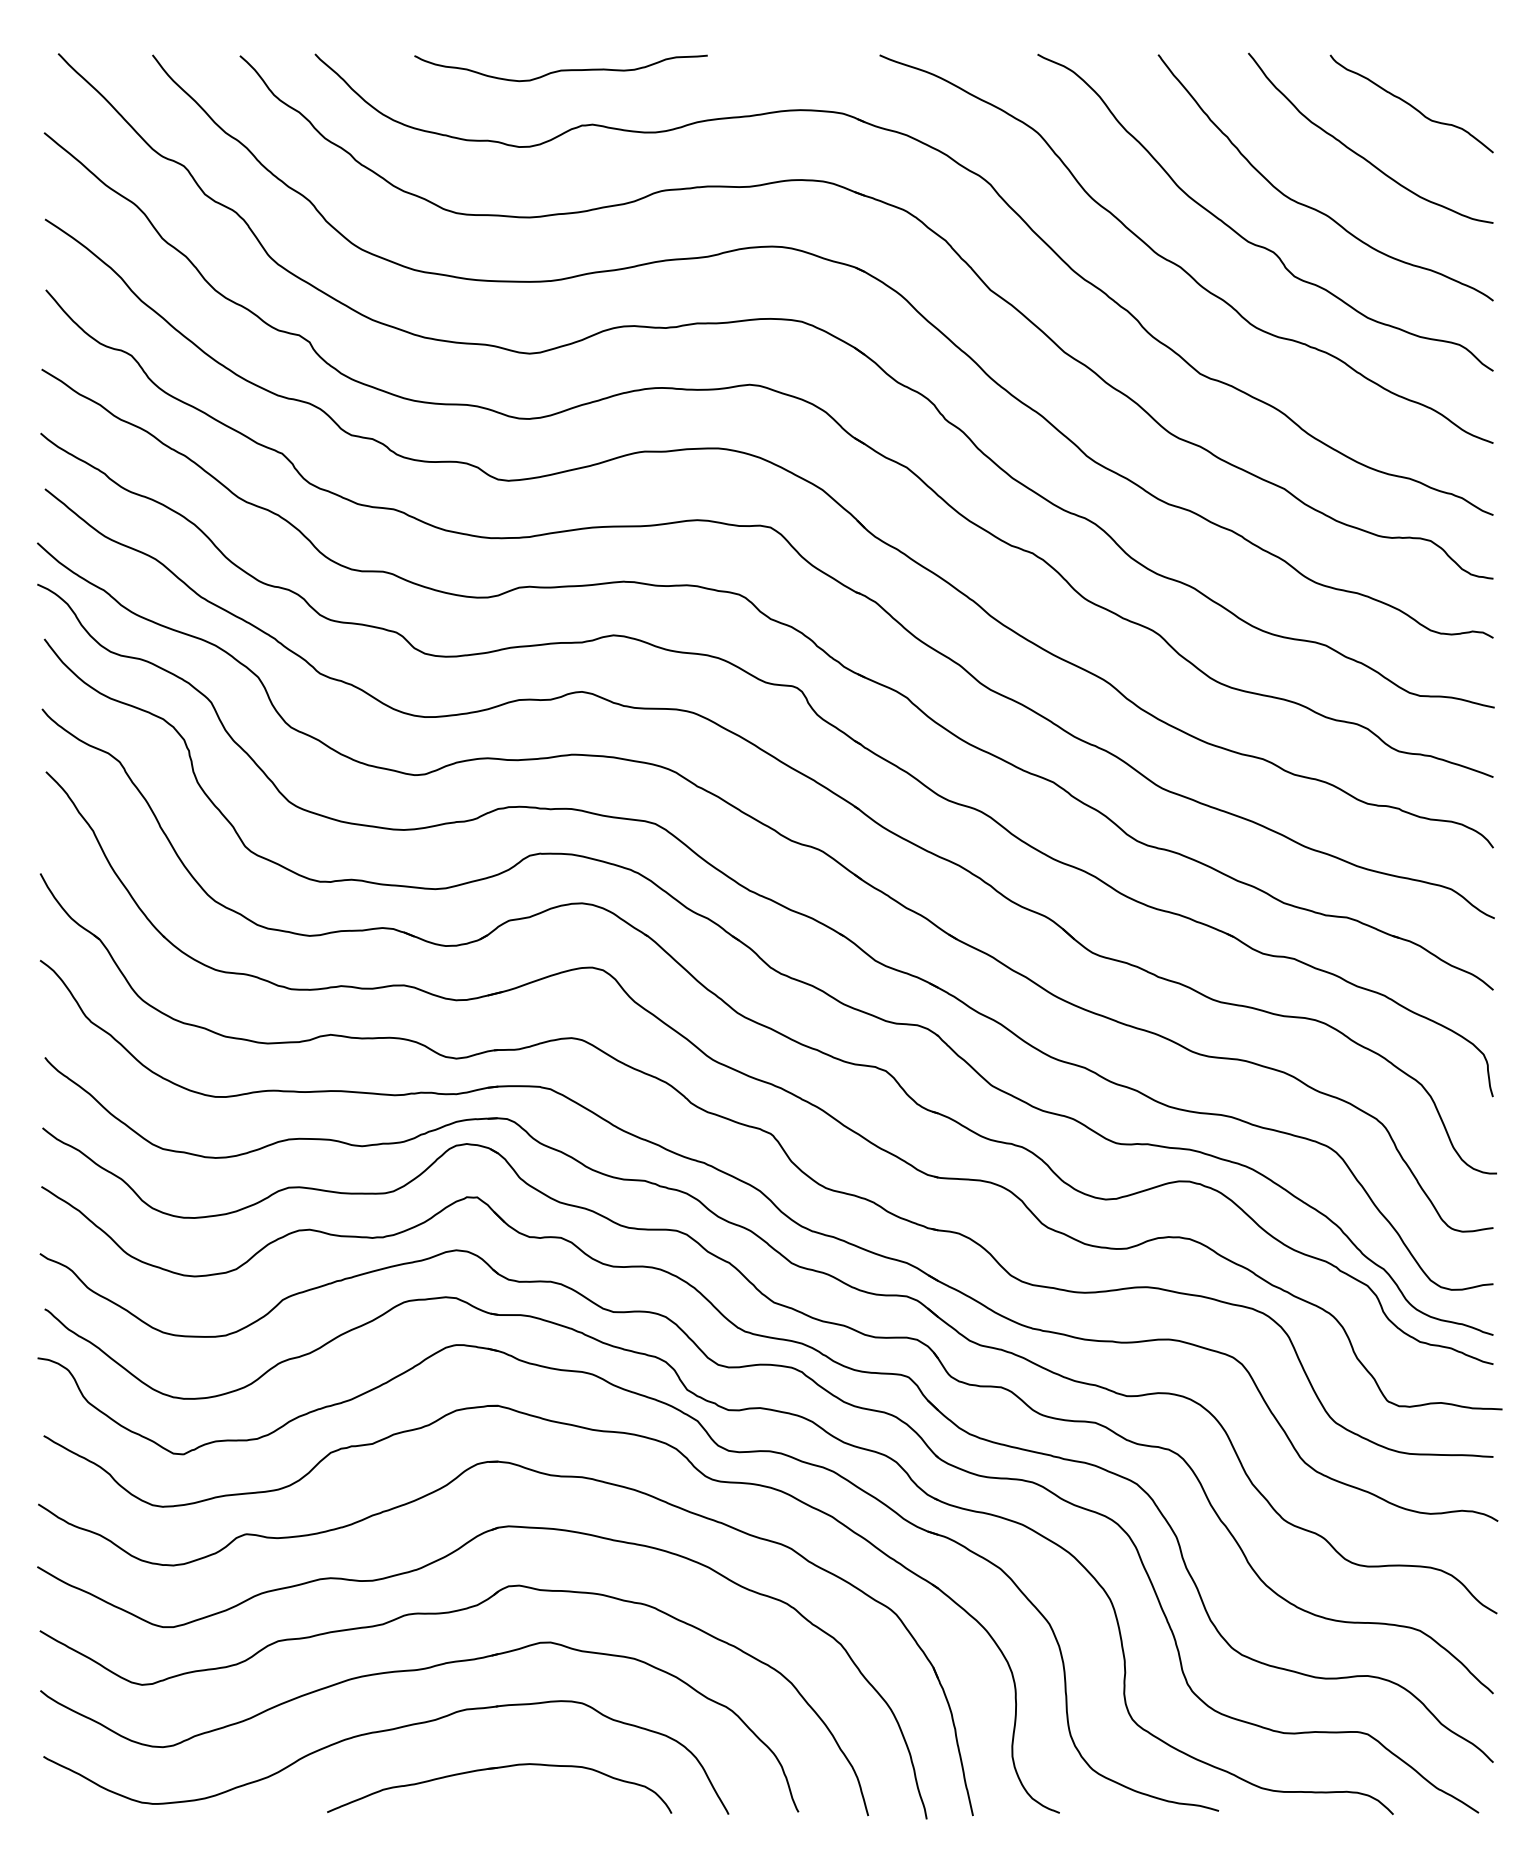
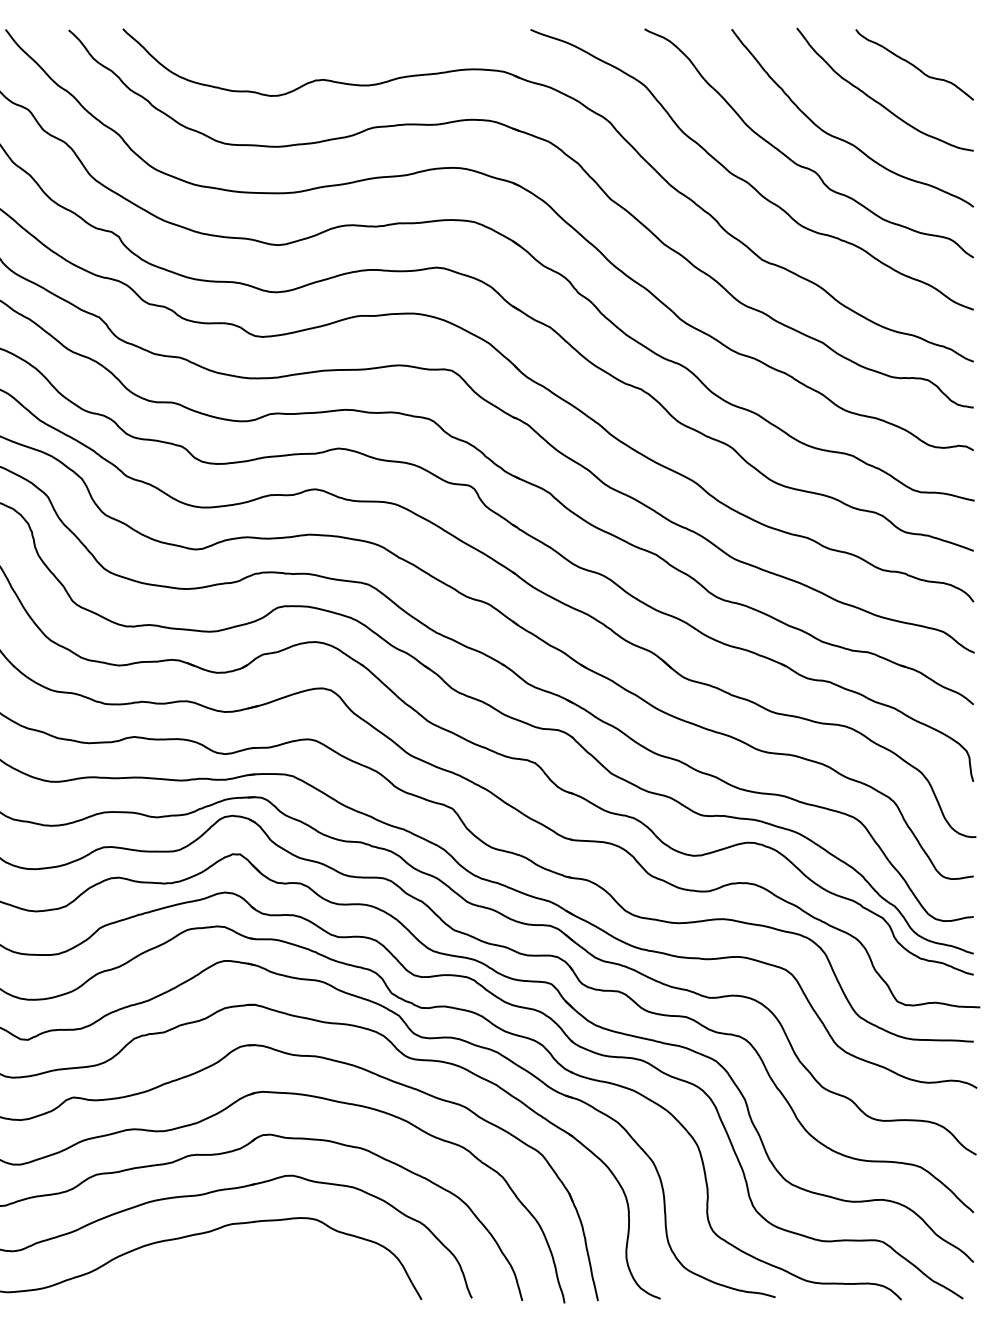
curve: (560, 69) -> (300, 39), removed
part: (494, 1769) -> (252, 1267), removed

